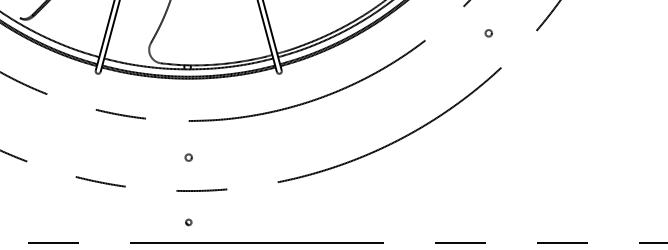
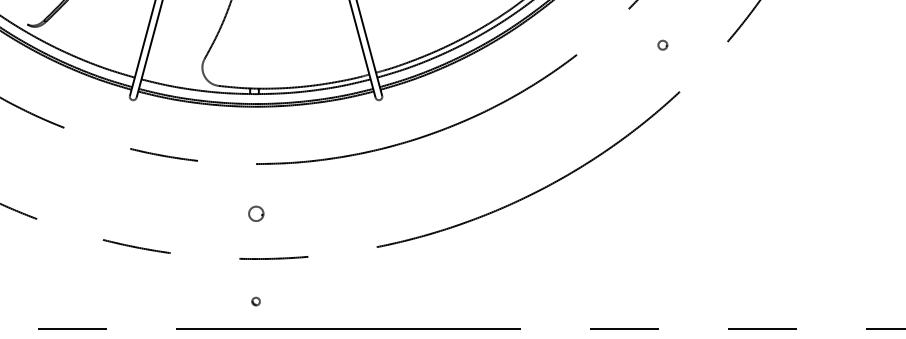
part: (188, 157) -> (255, 213), size x1.6

